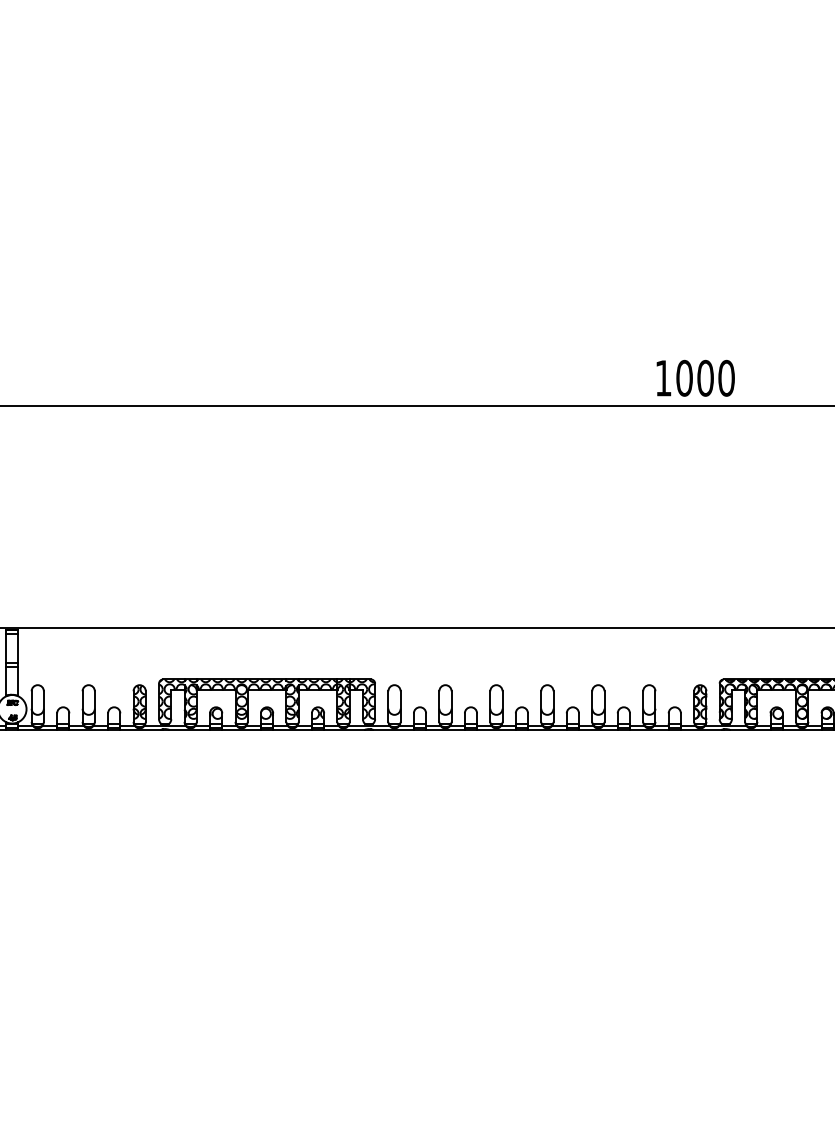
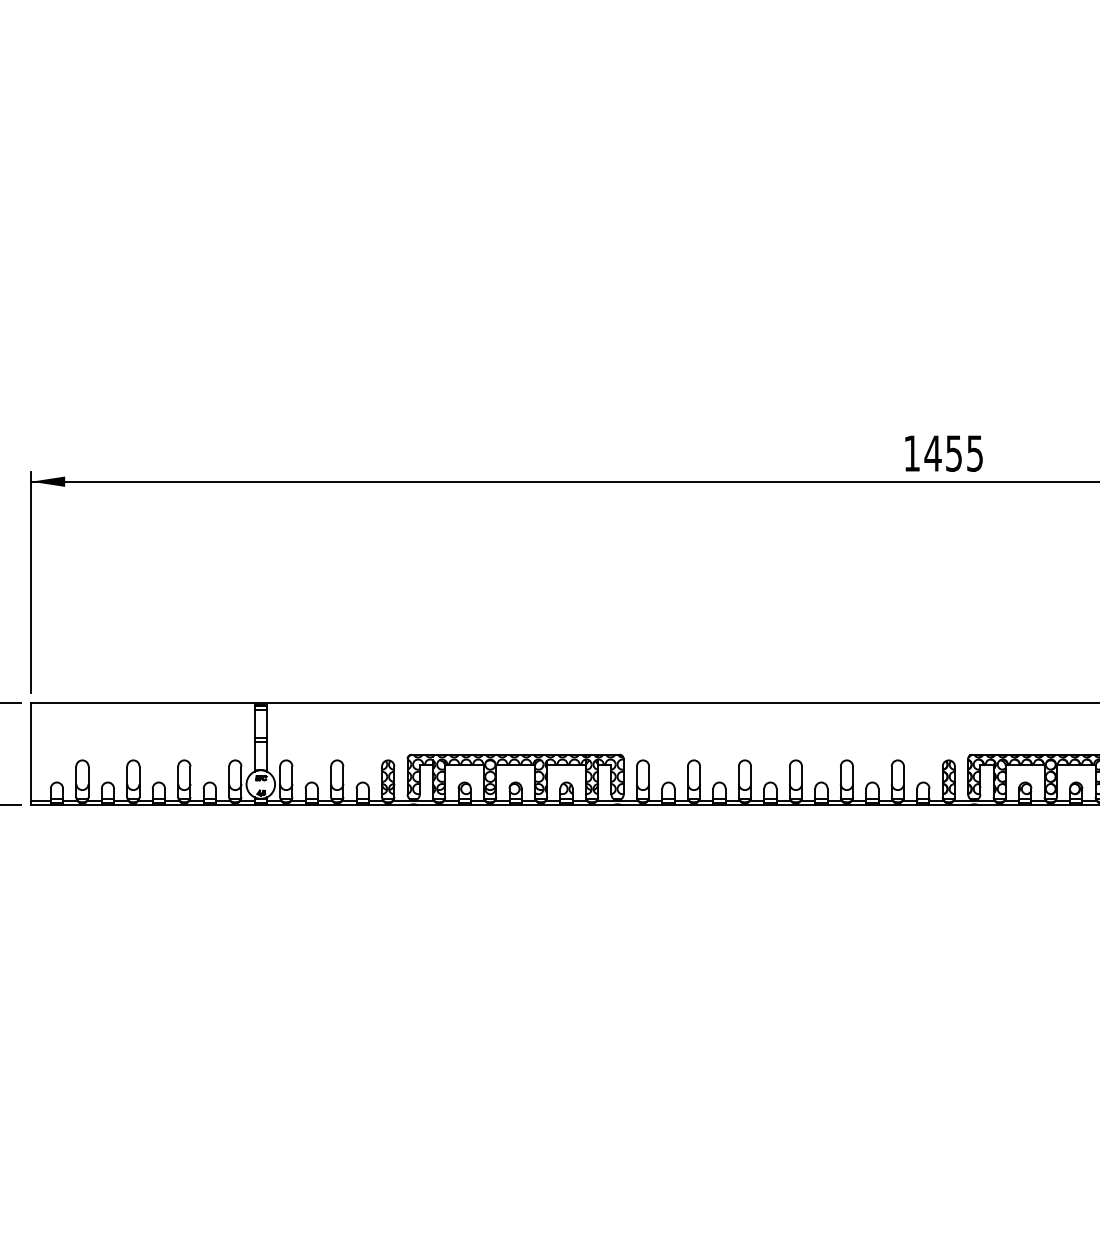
text: (704, 378) -> (953, 453), 1000 -> 1455

